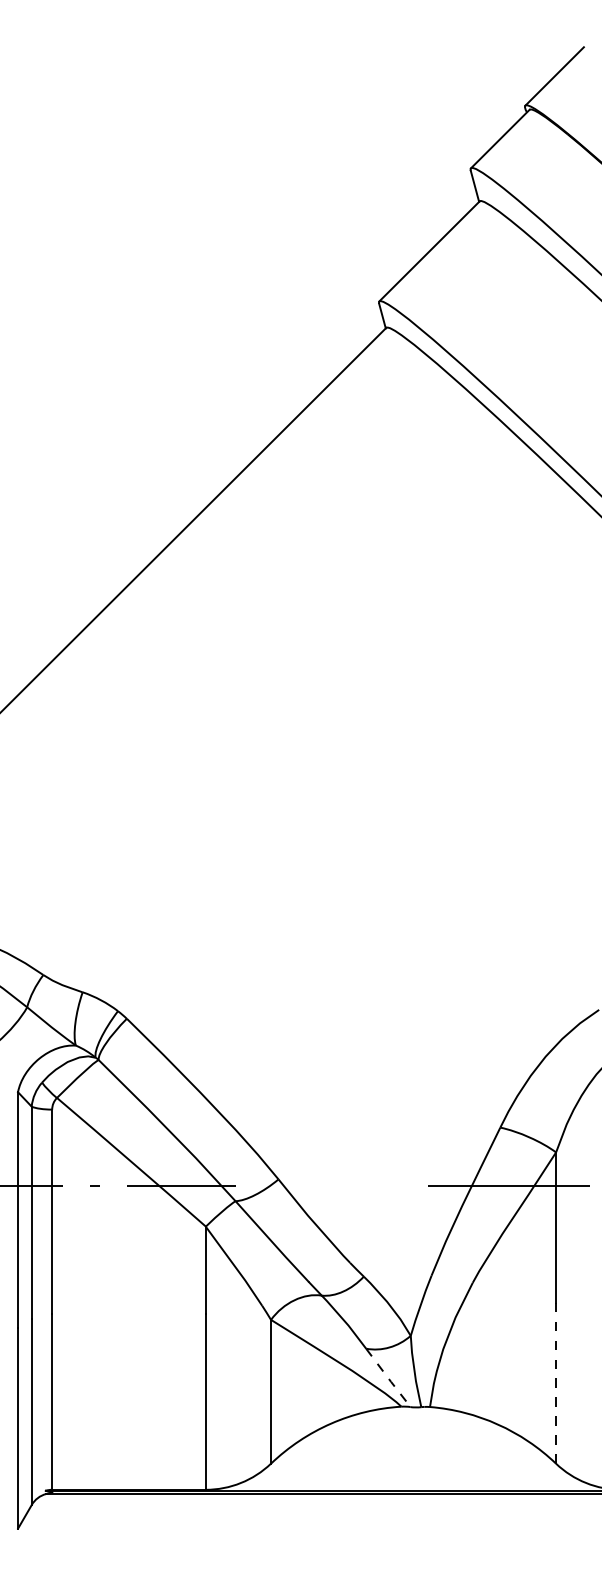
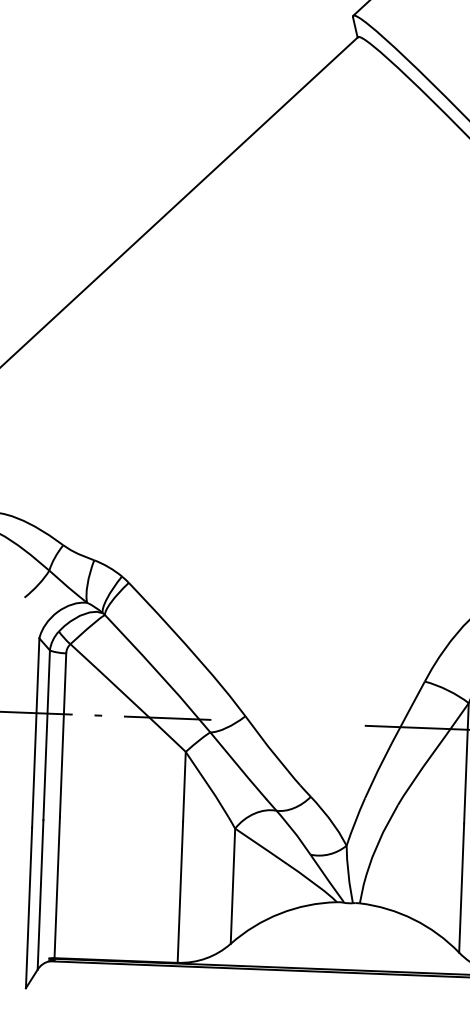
line: (389, 1379) -> (328, 880), dashed -> solid
line: (556, 1382) -> (461, 887), dashed -> solid

